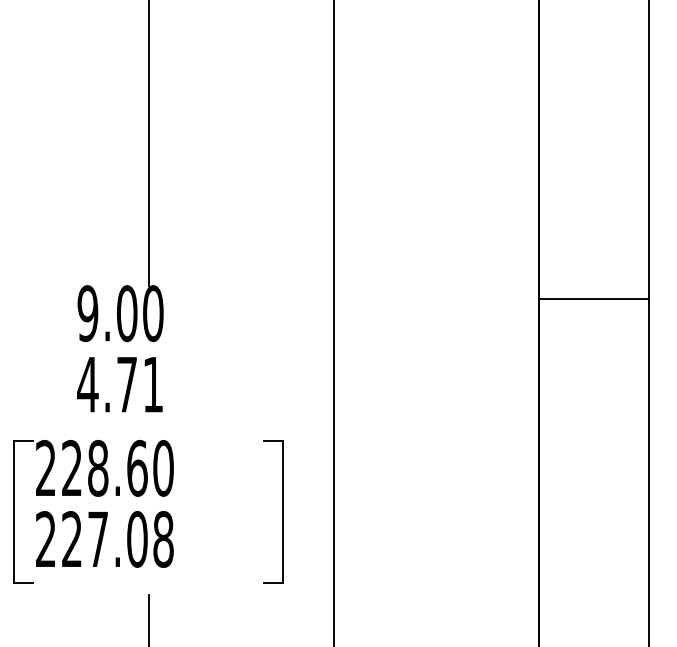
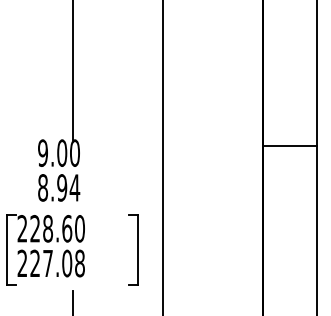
text: (119, 383) -> (58, 187), 4.71 -> 8.94

